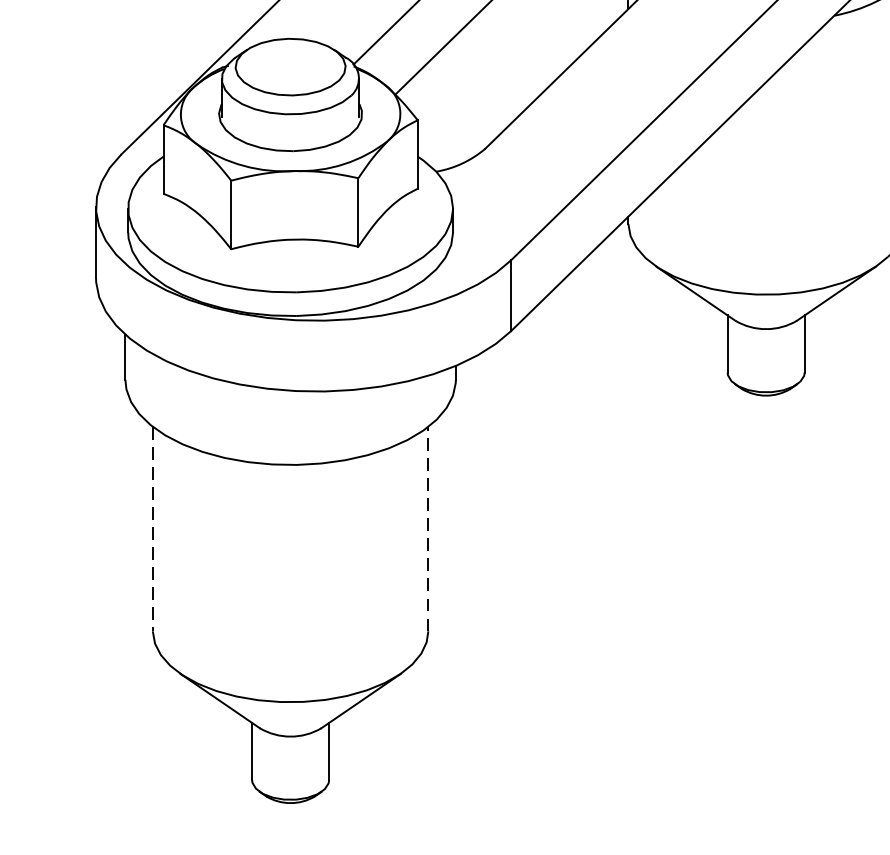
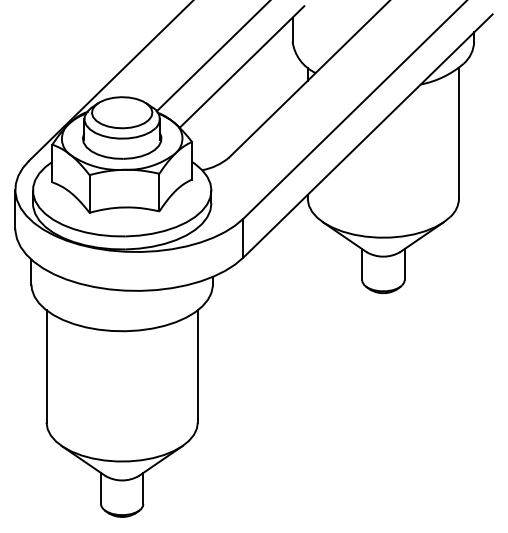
line: (152, 529) -> (46, 366), dashed -> solid
line: (427, 529) -> (197, 366), dashed -> solid

